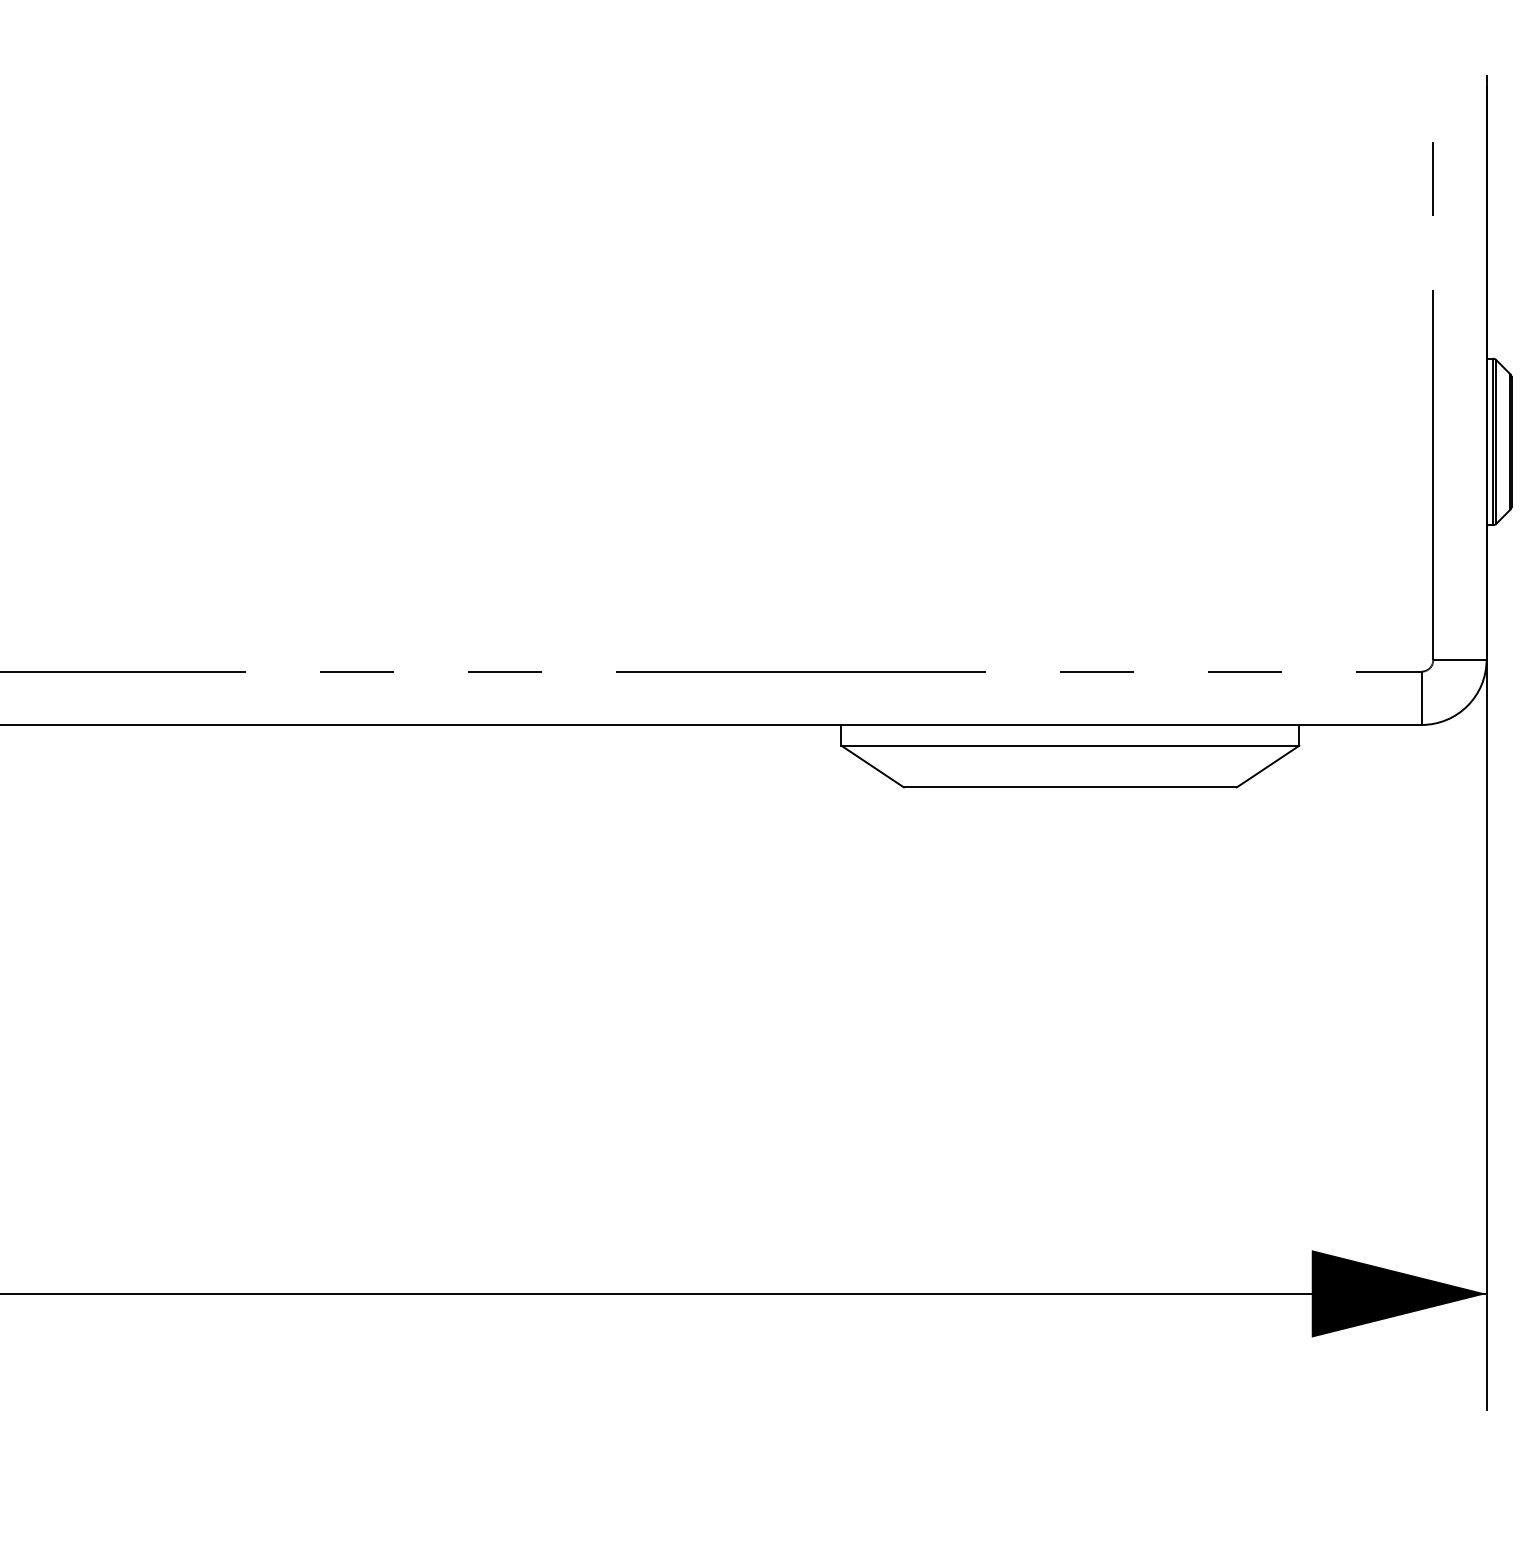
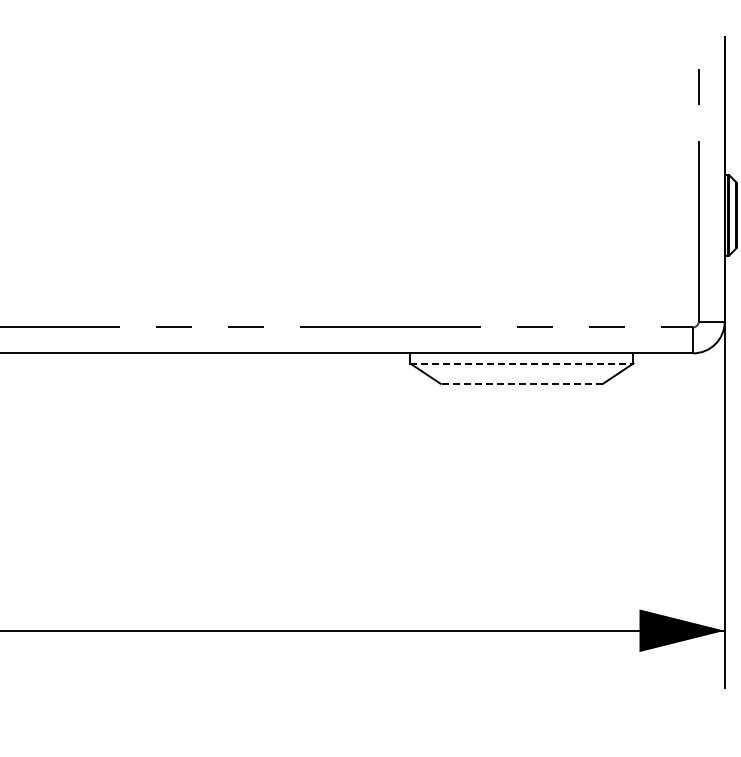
line: (1069, 745) -> (521, 363), solid -> dashed
line: (1069, 786) -> (521, 383), solid -> dashed

